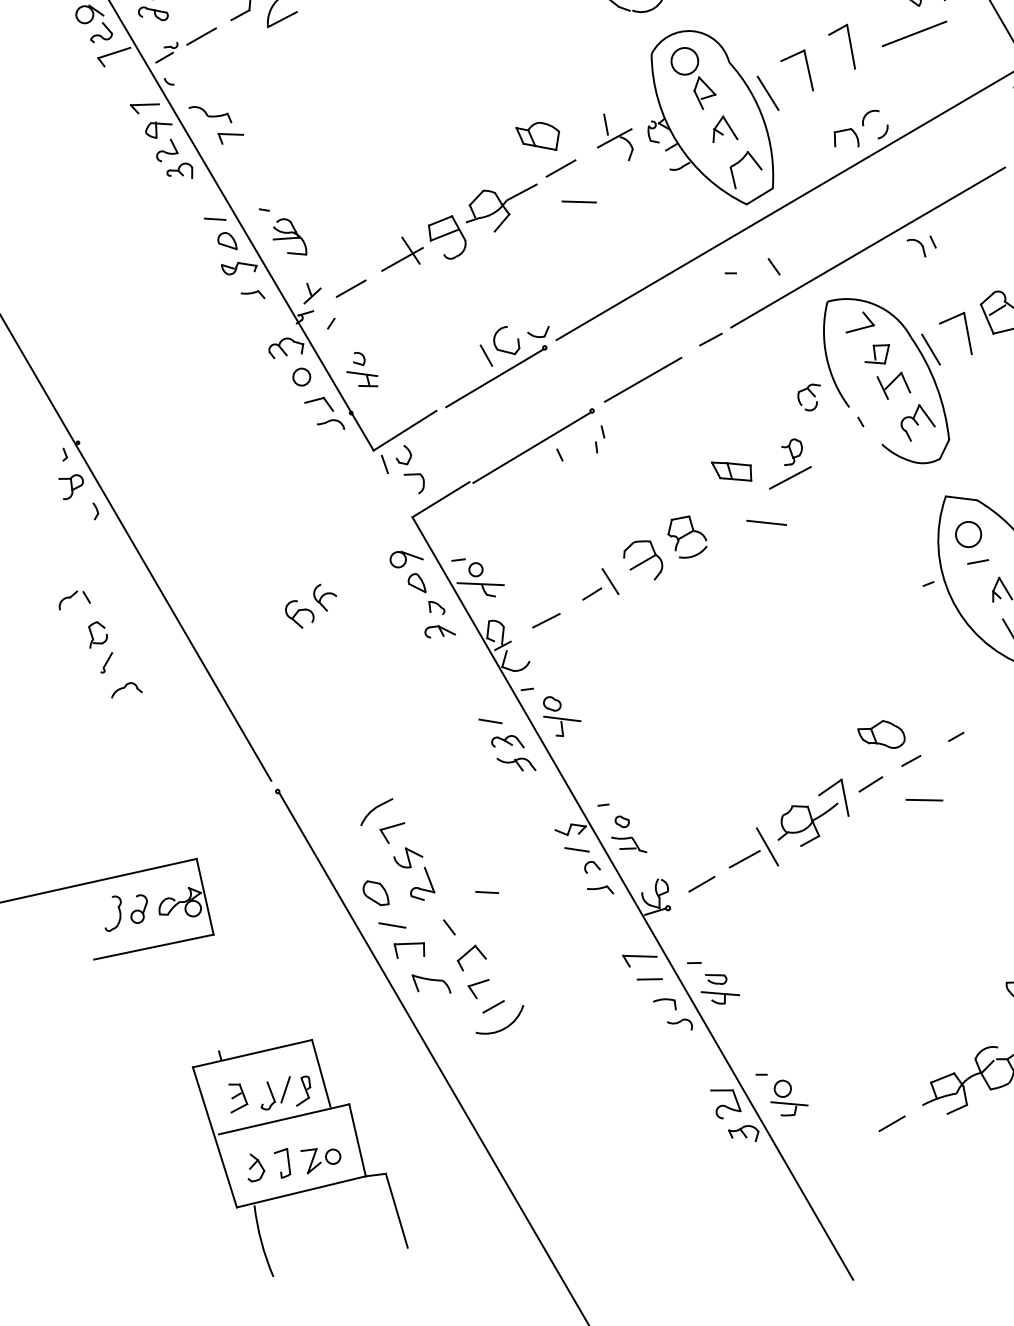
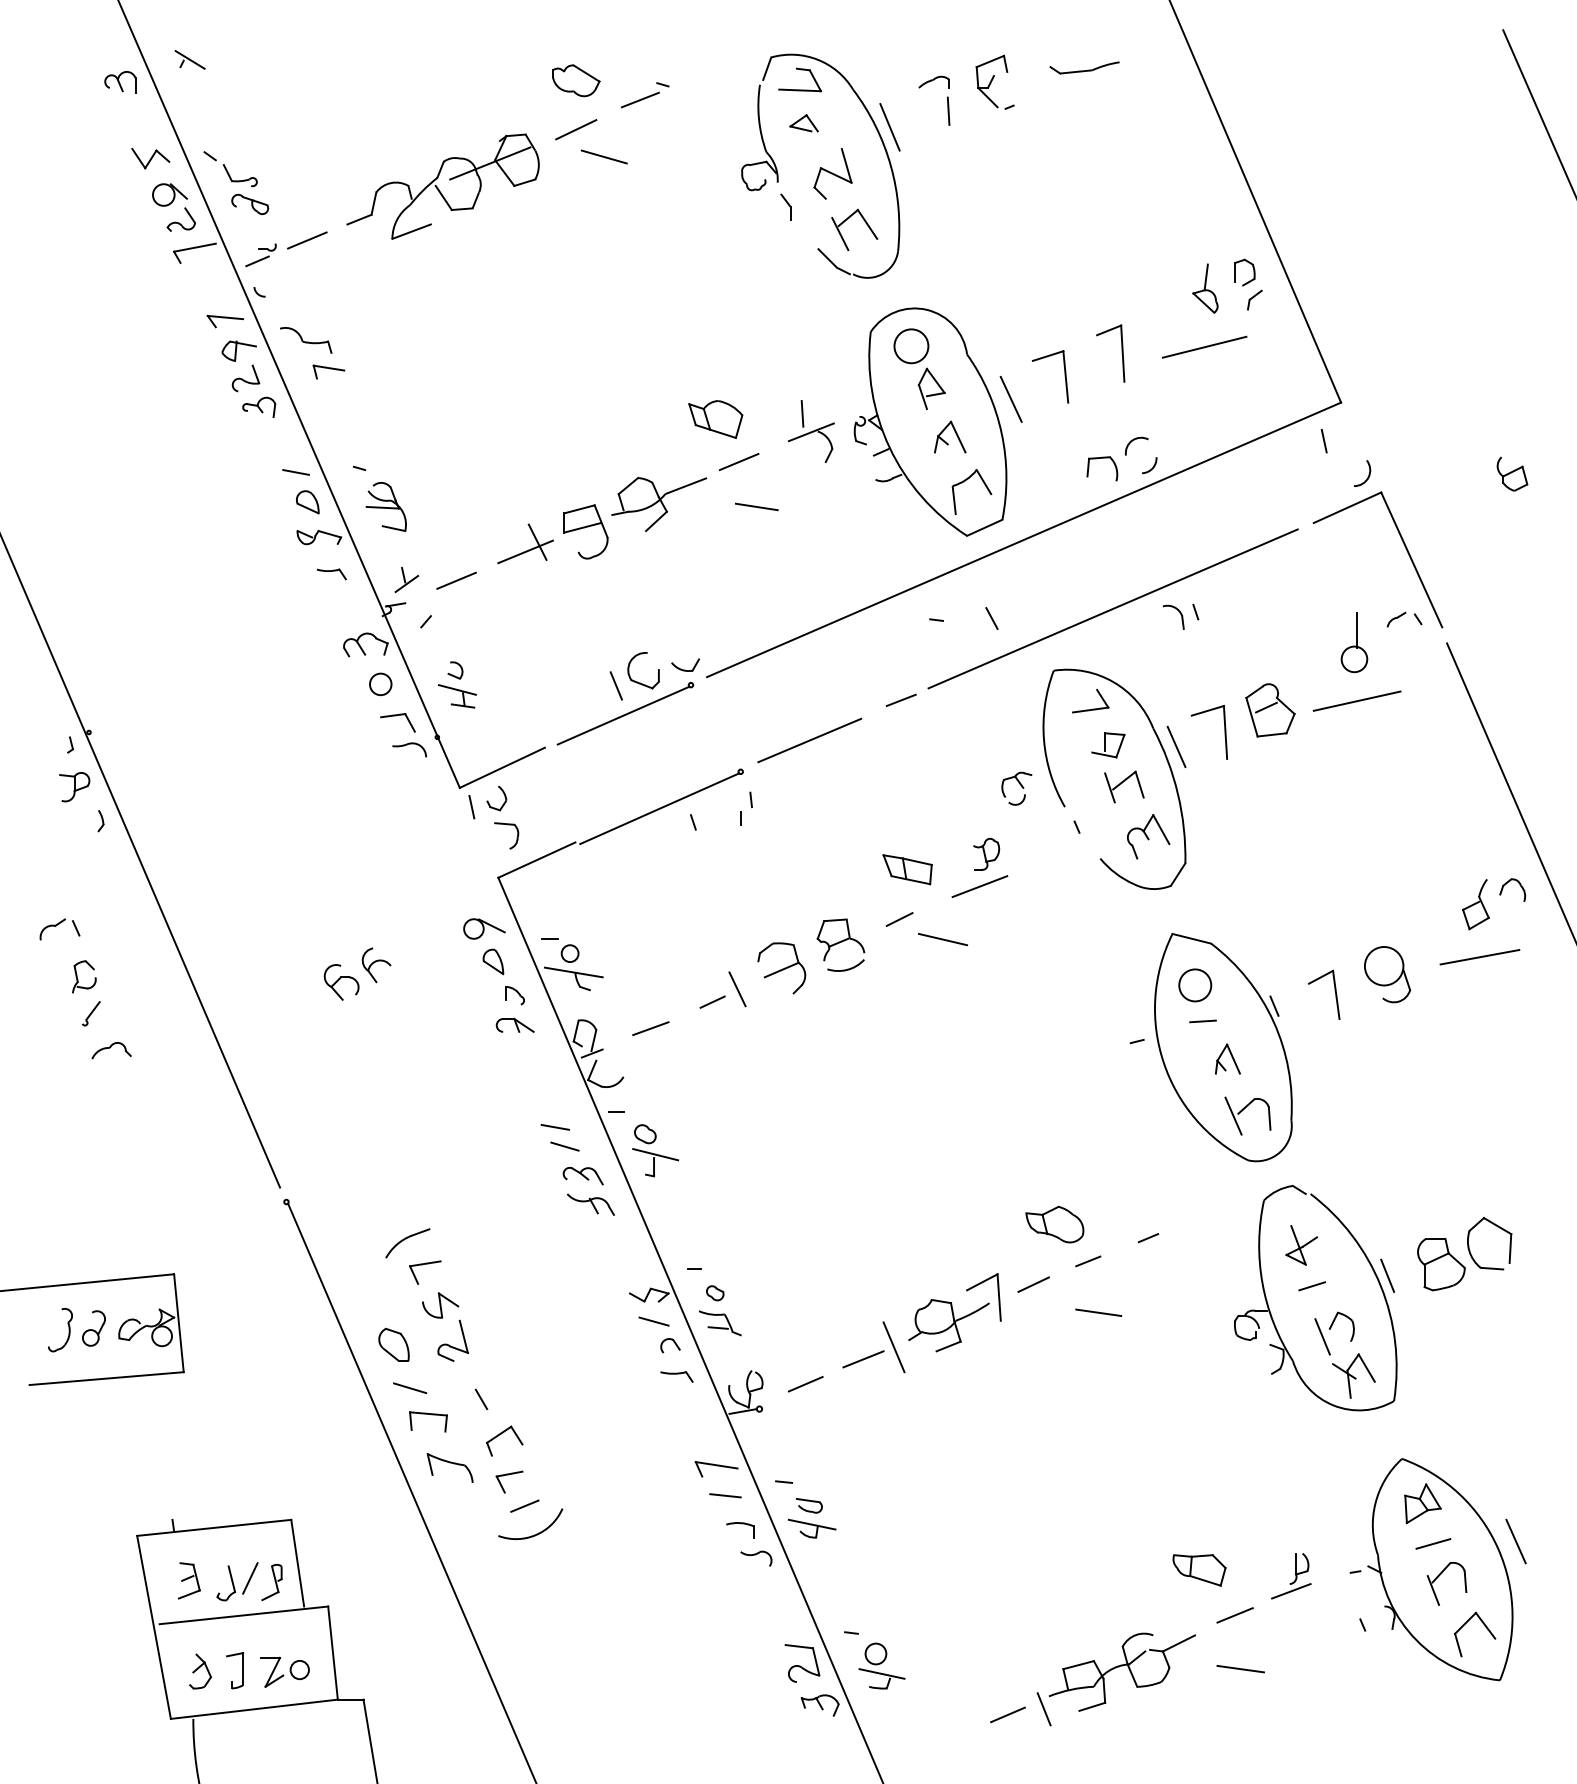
line: (730, 511) -> (899, 919), added
line: (486, 892) -> (554, 1127), moved
line: (919, 1116) -> (1043, 1709), added

